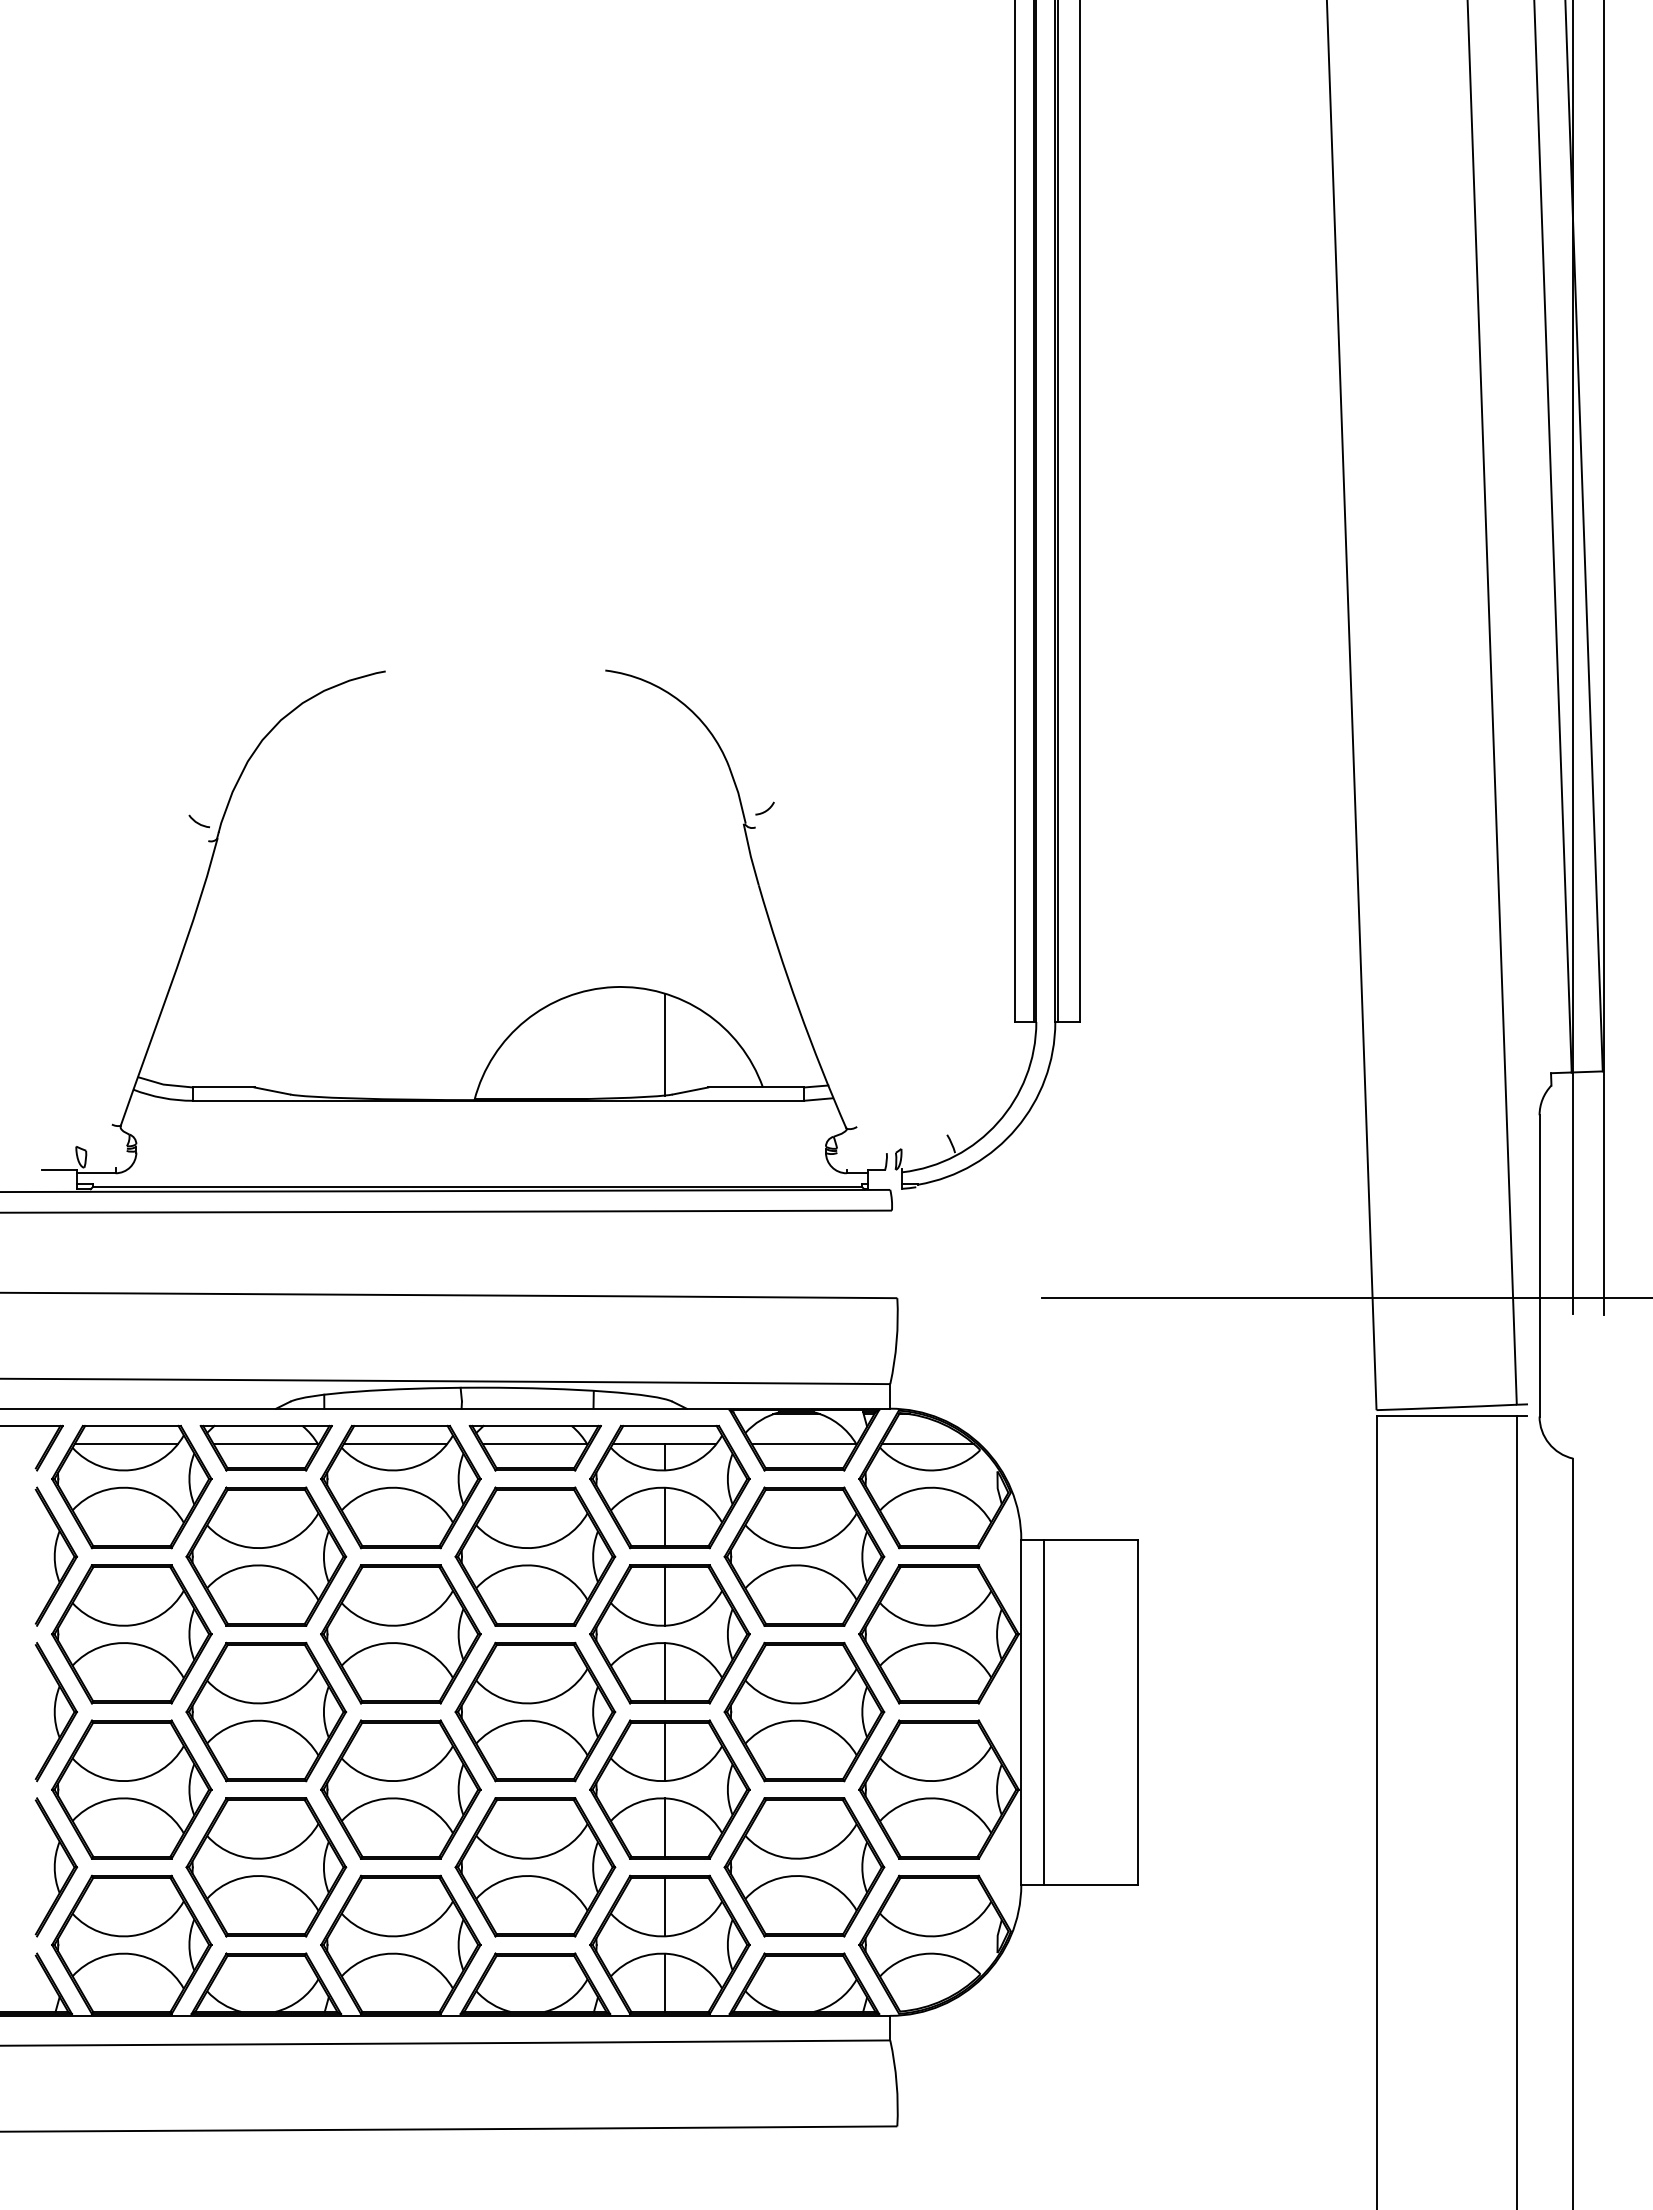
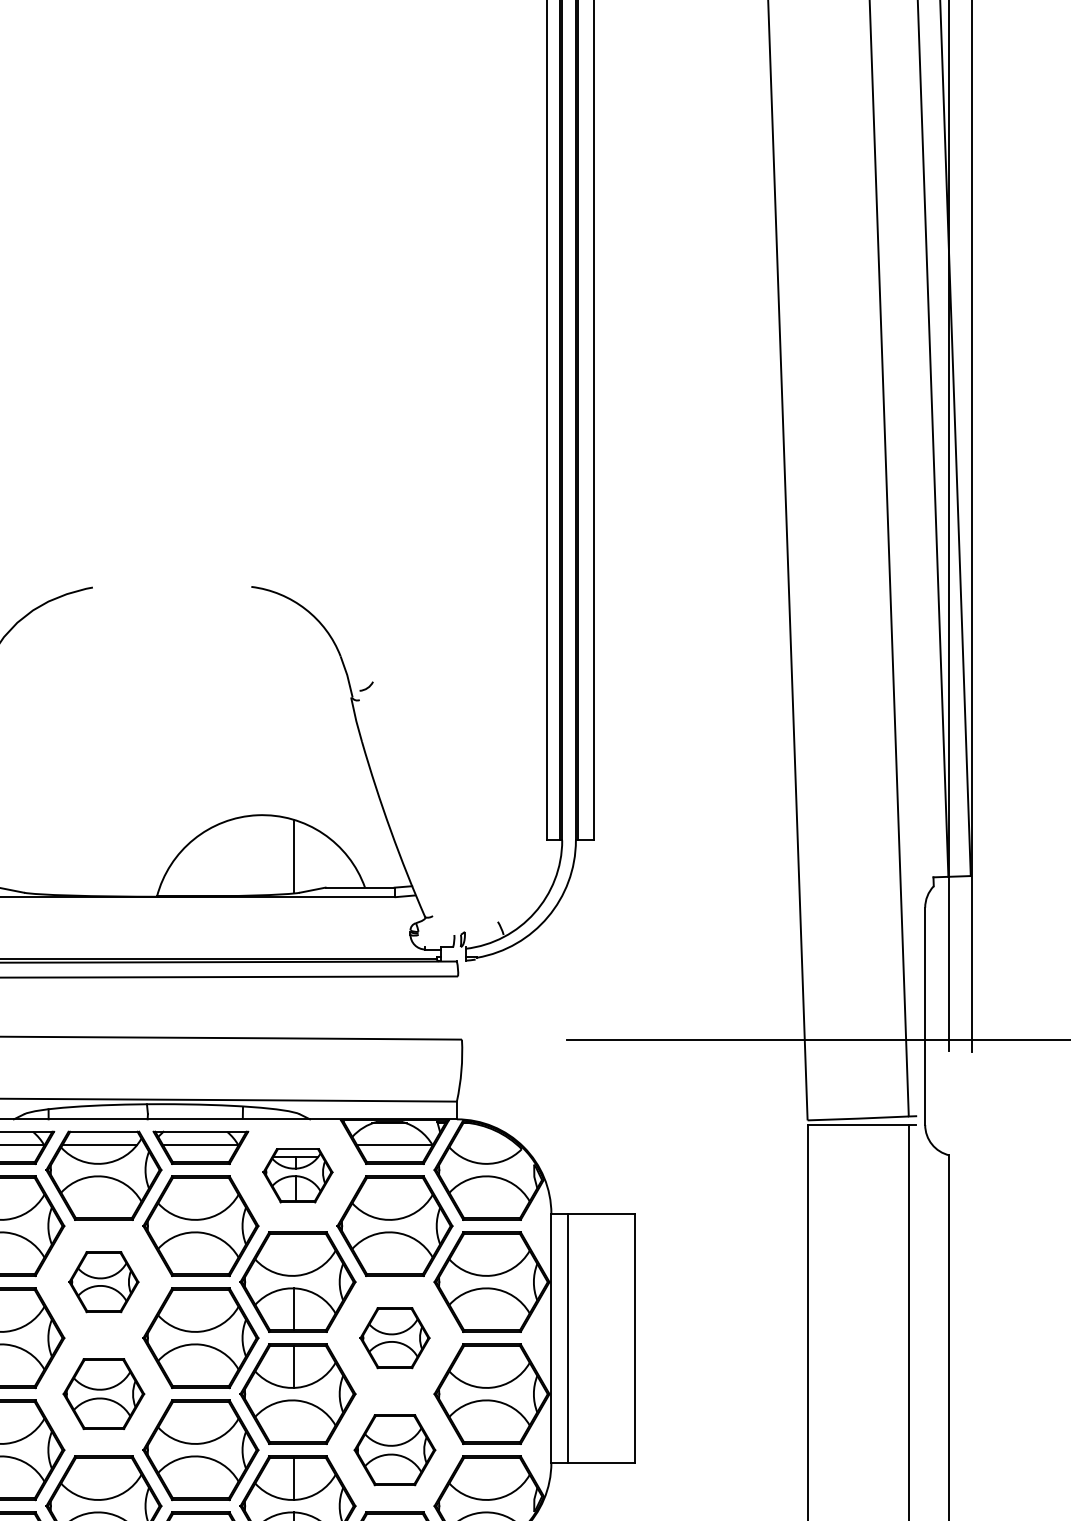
line: (927, 1444) -> (483, 1145), removed
part: (669, 1486) -> (297, 1175), size x0.6
line: (664, 1596) -> (294, 1254), removed
part: (400, 1634) -> (103, 1282), size x0.6
part: (804, 1711) -> (395, 1337), size x0.6
part: (400, 1789) -> (103, 1394), size x0.7
line: (664, 1827) -> (294, 1421), removed
part: (804, 1867) -> (395, 1450), size x0.7

